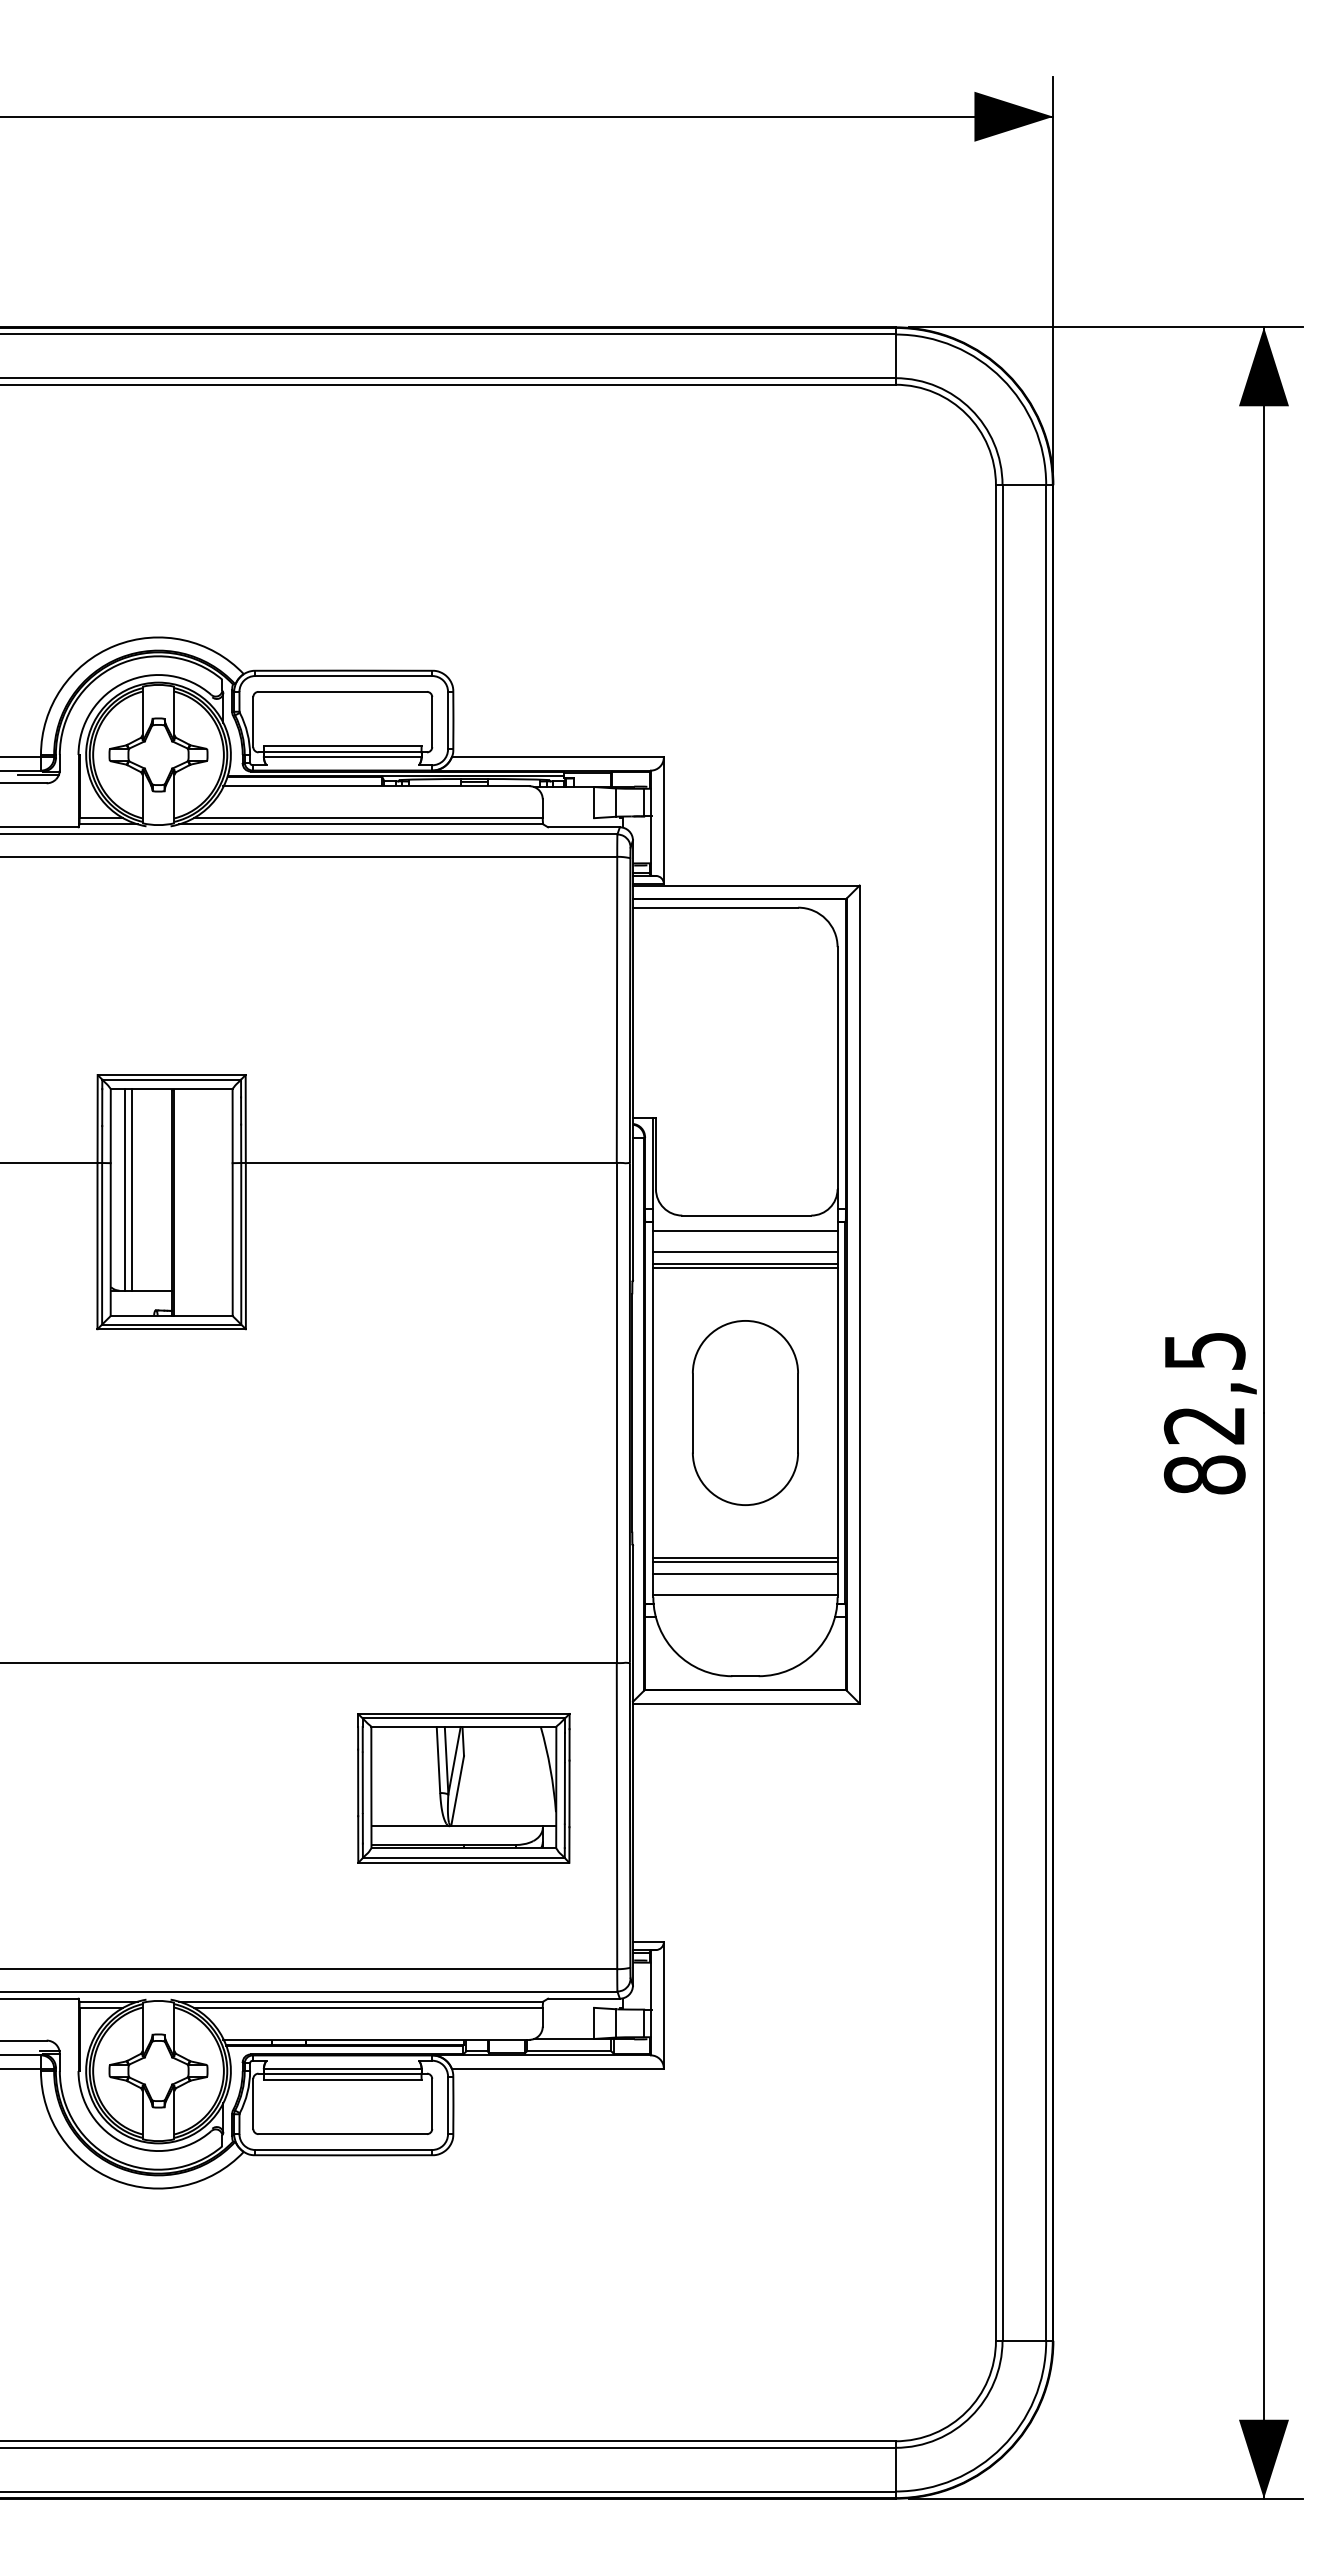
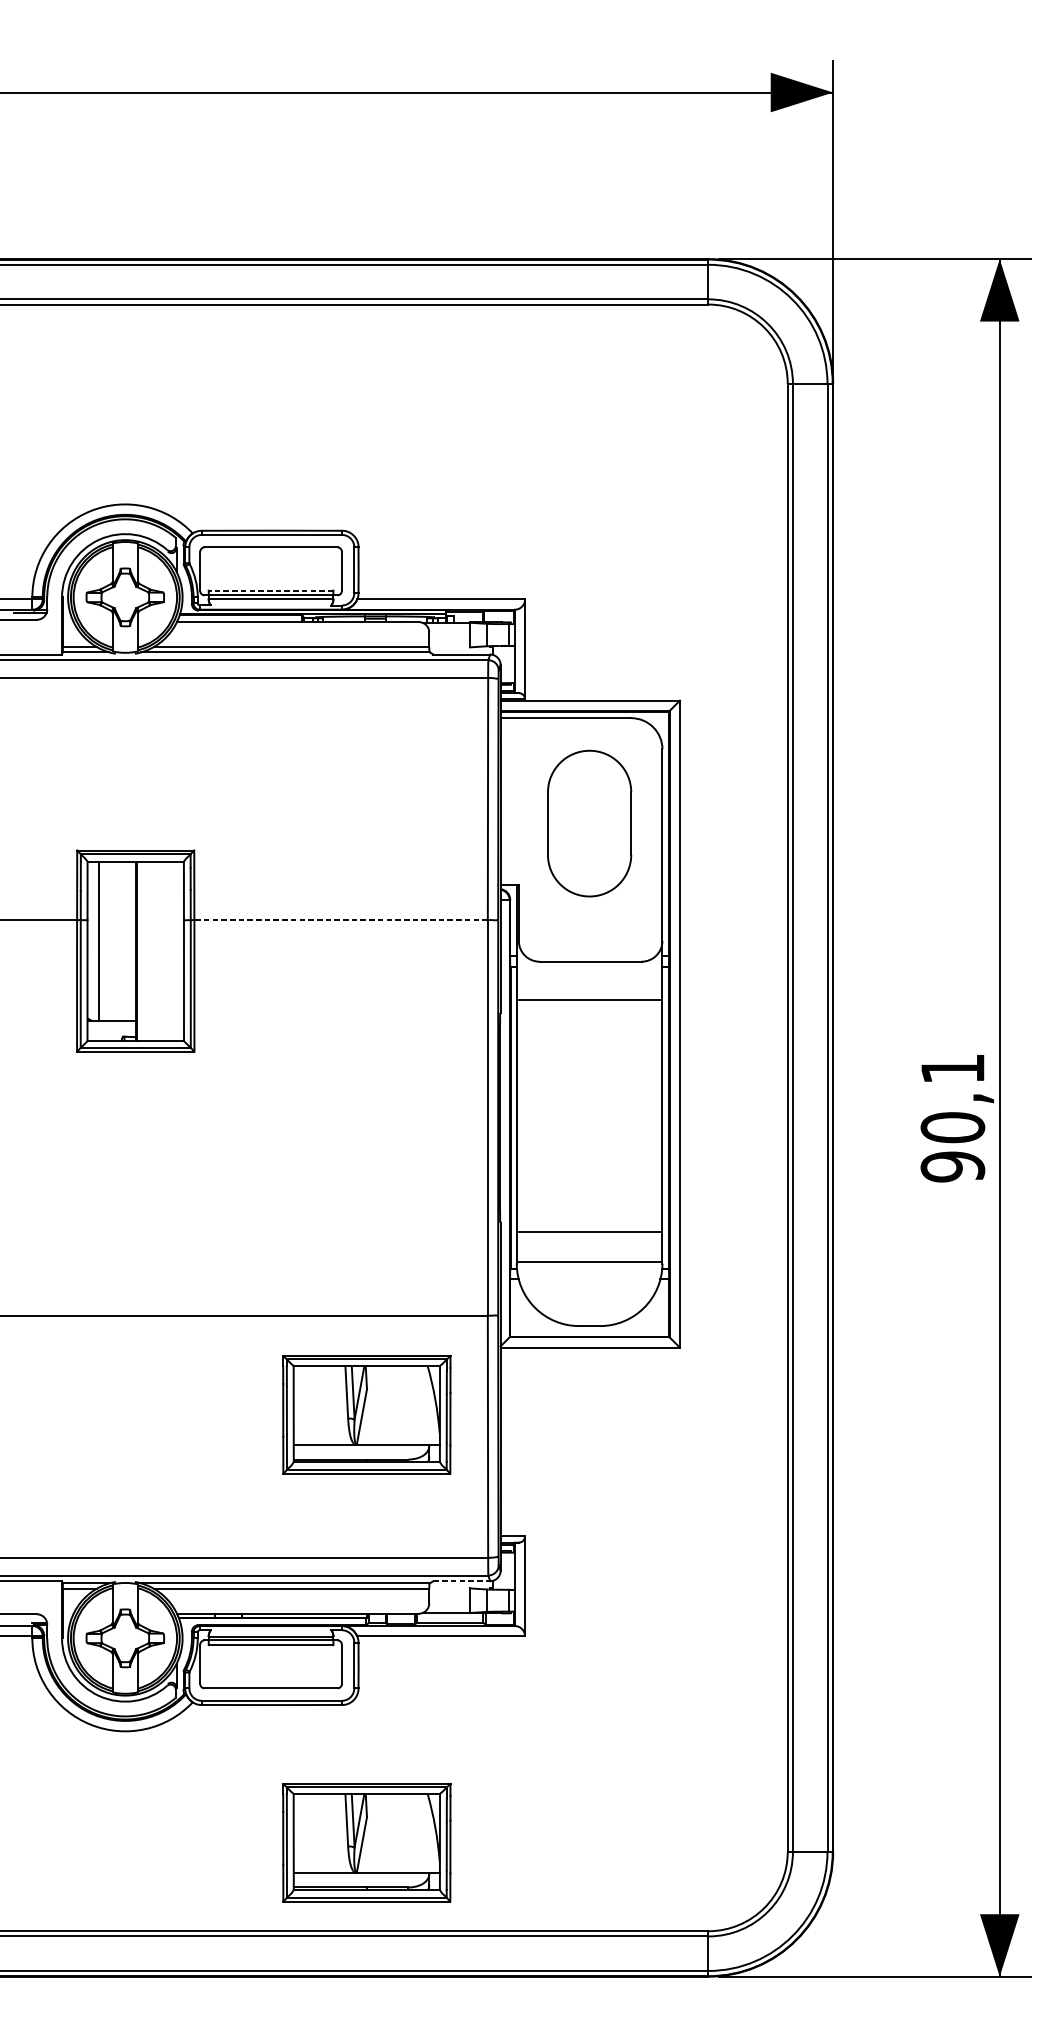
line: (342, 746) -> (270, 590), solid -> dashed
line: (430, 1162) -> (340, 919), solid -> dashed
line: (132, 1189) -> (104, 941), removed
line: (745, 1231) -> (589, 974), removed
line: (745, 1251) -> (589, 990), removed
line: (745, 1268) -> (589, 1003), removed
part: (745, 1412) -> (589, 823), moved
text: (1204, 1413) -> (952, 1118), 82,5 -> 90,1
line: (745, 1561) -> (589, 1235), removed
line: (745, 1574) -> (589, 1245), removed
line: (583, 1998) -> (461, 1581), solid -> dashed
part: (463, 2329) -> (366, 1842), added

